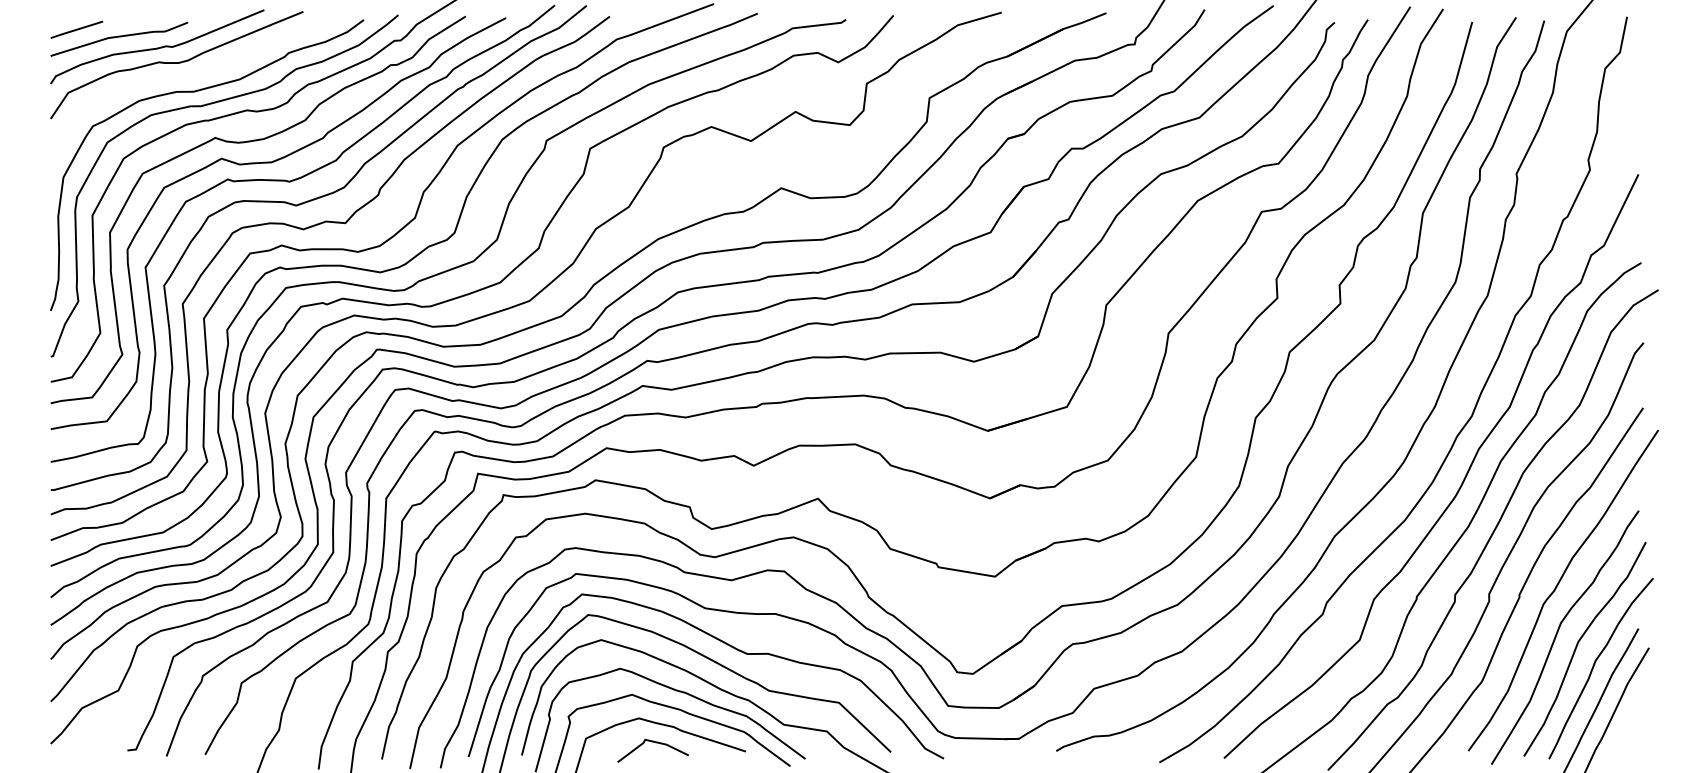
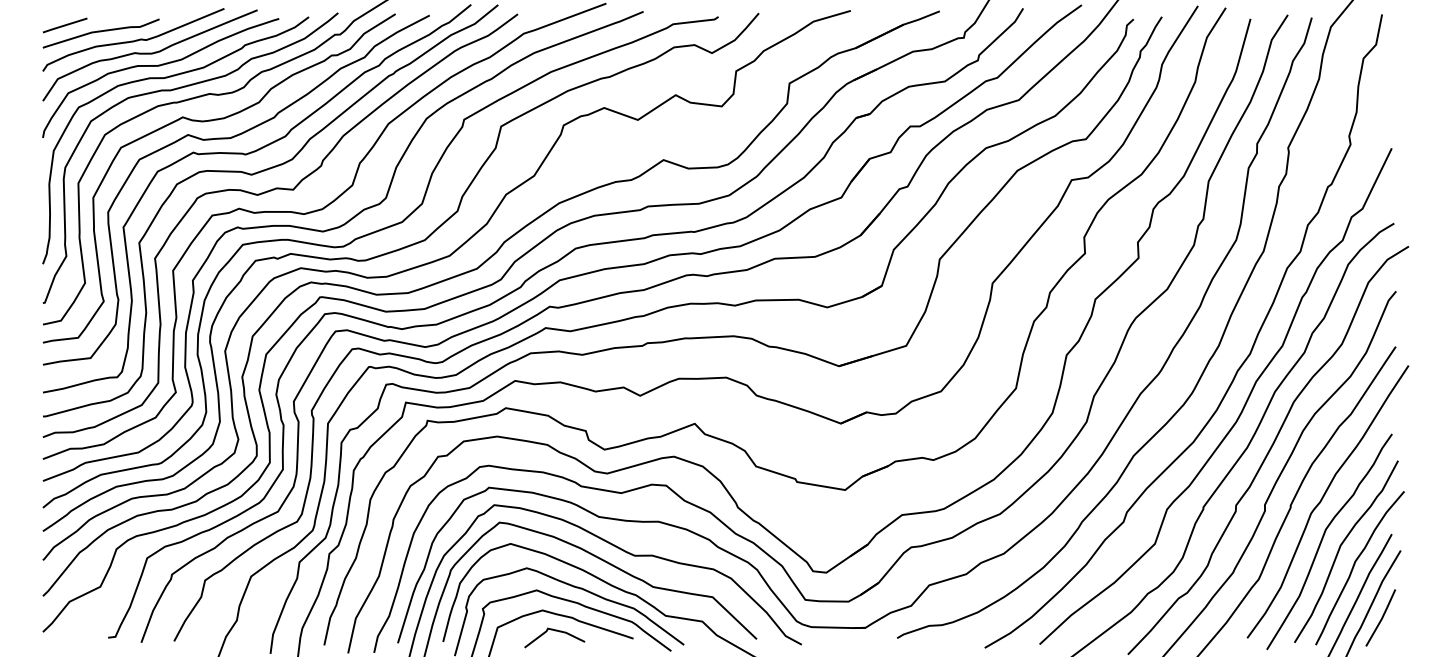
curve: (189, 78) -> (160, 66), added
line: (1626, 726) -> (1381, 617), added

